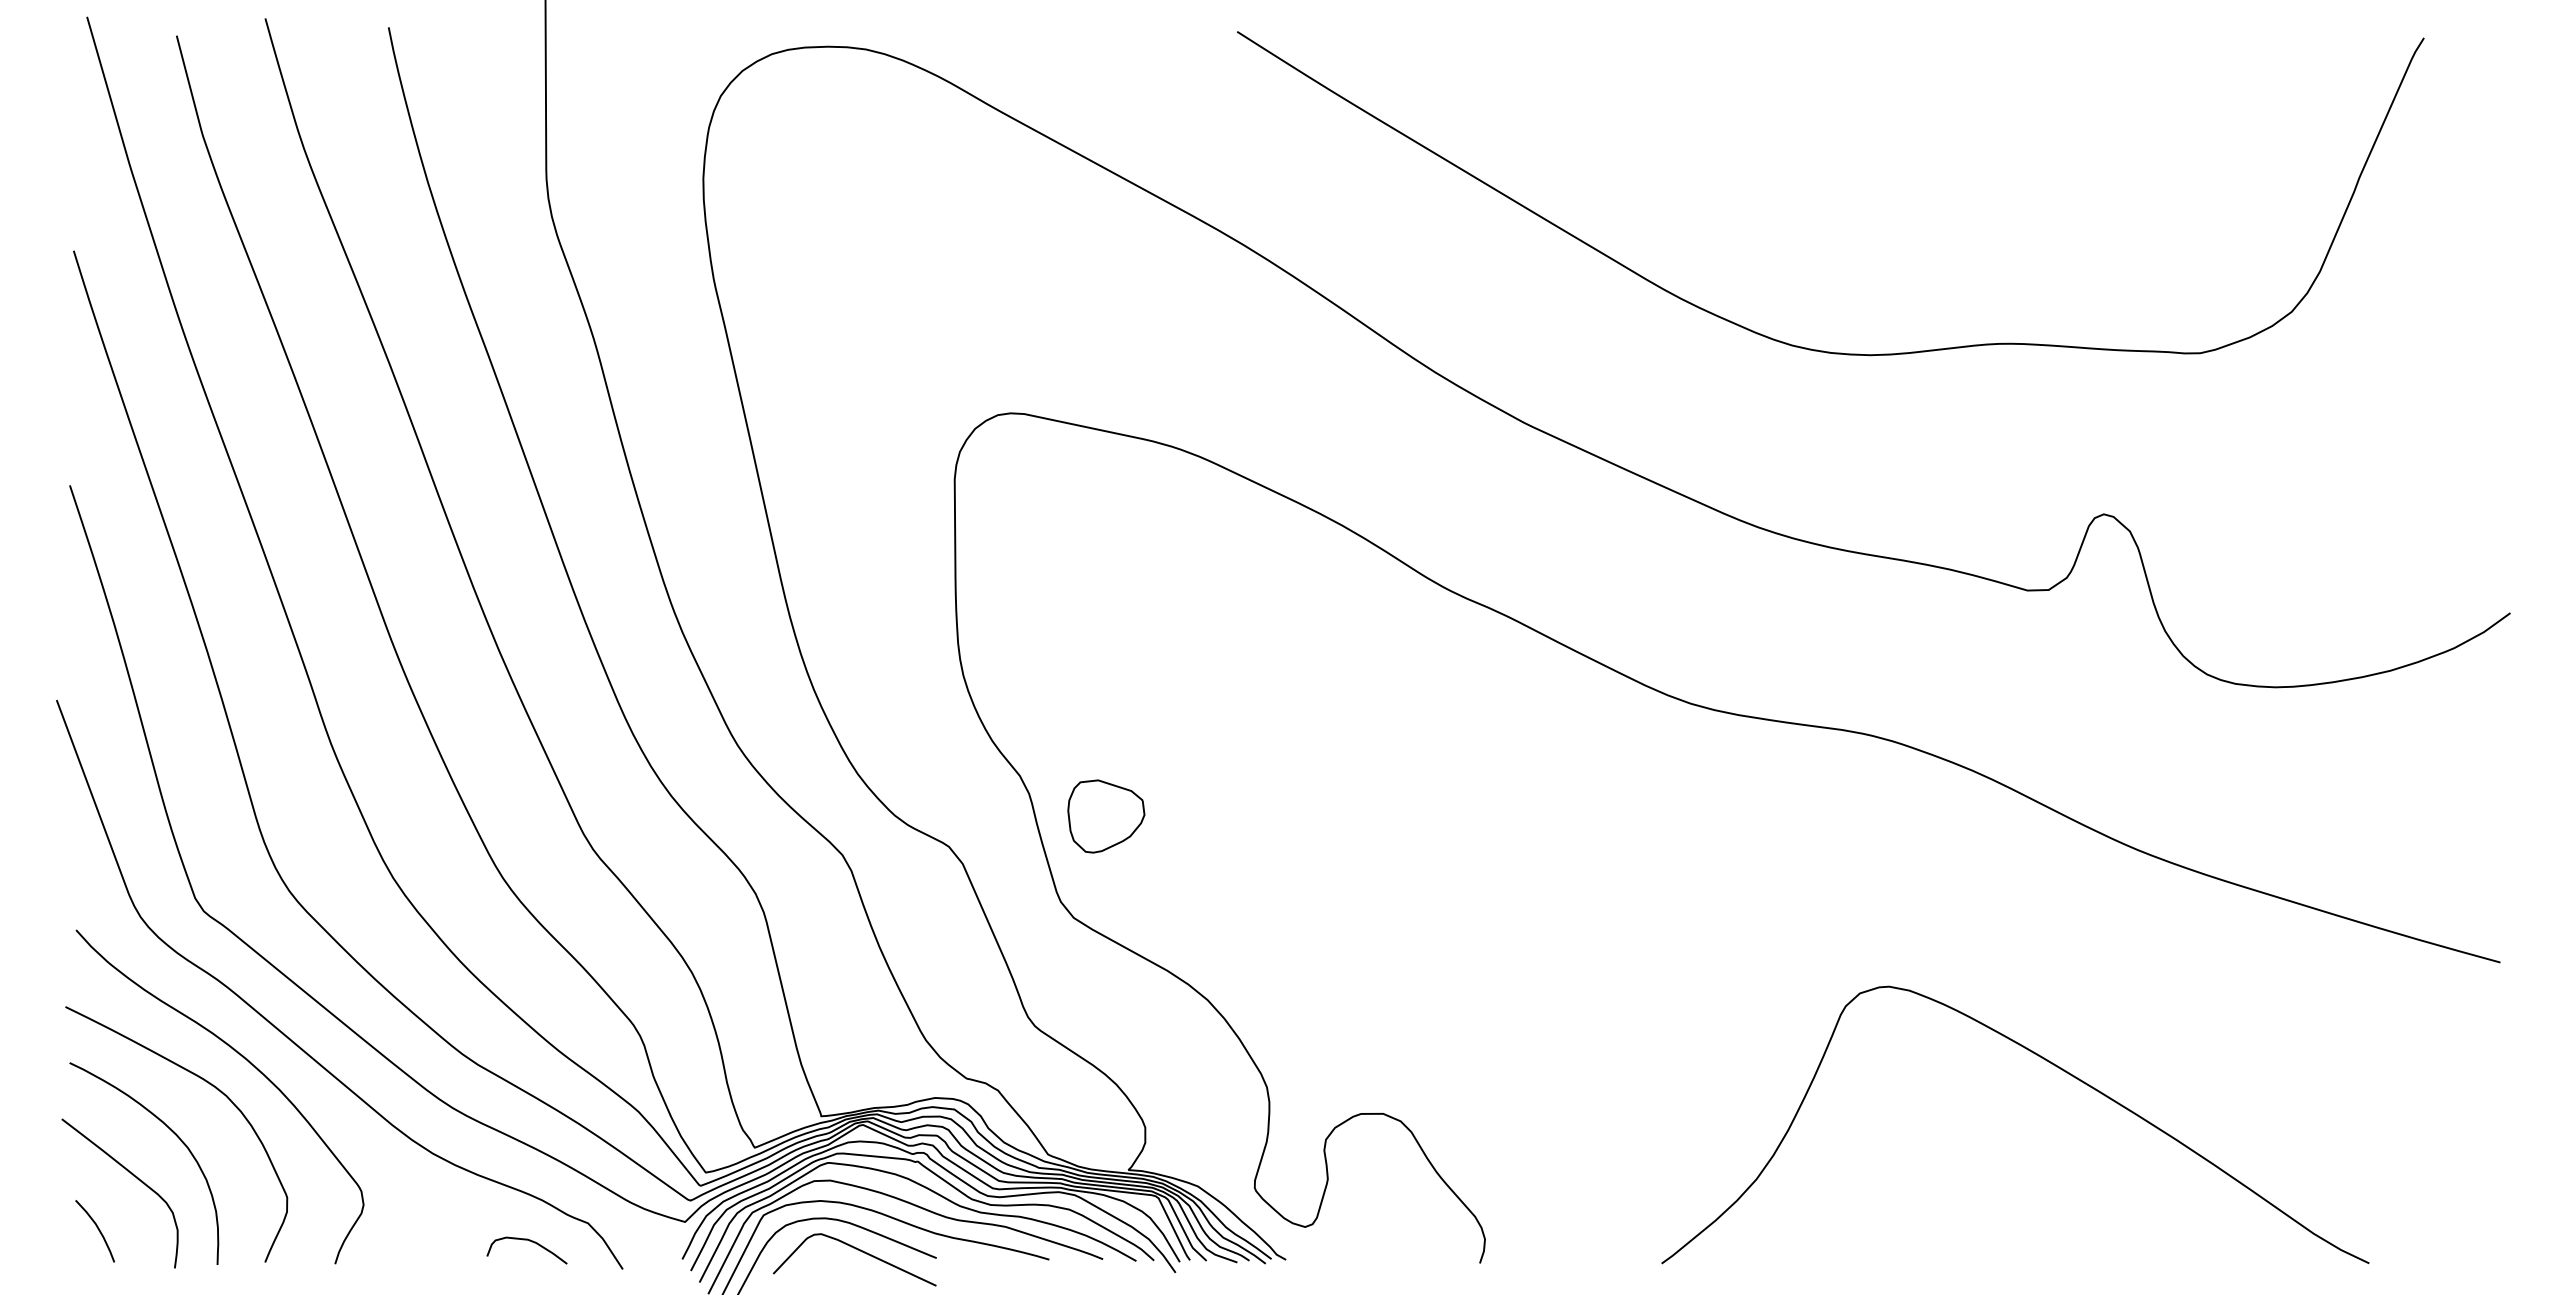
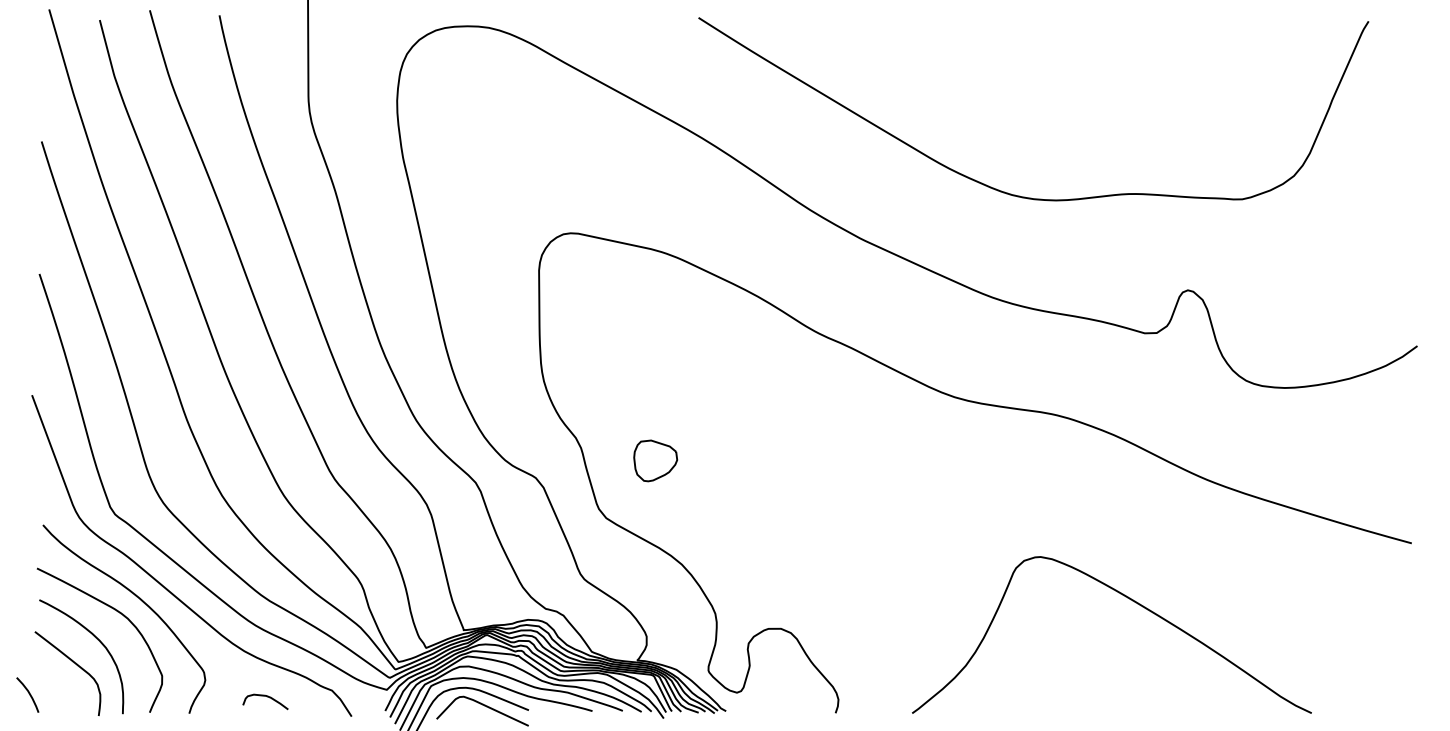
part: (1106, 815) -> (655, 460), moved
curve: (2048, 1063) -> (1130, 600), moved
curve: (96, 1228) -> (28, 693), moved
curve: (530, 1242) -> (267, 697), moved

